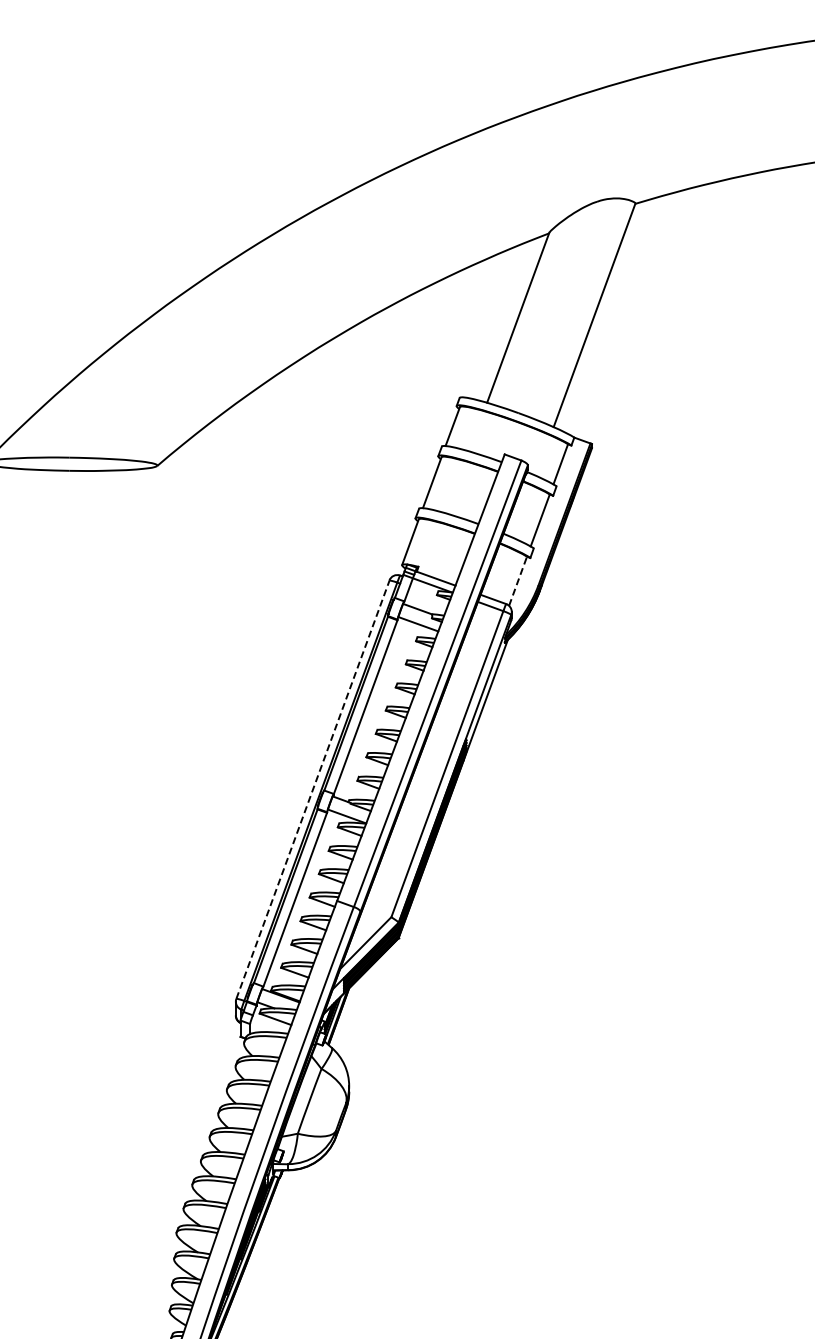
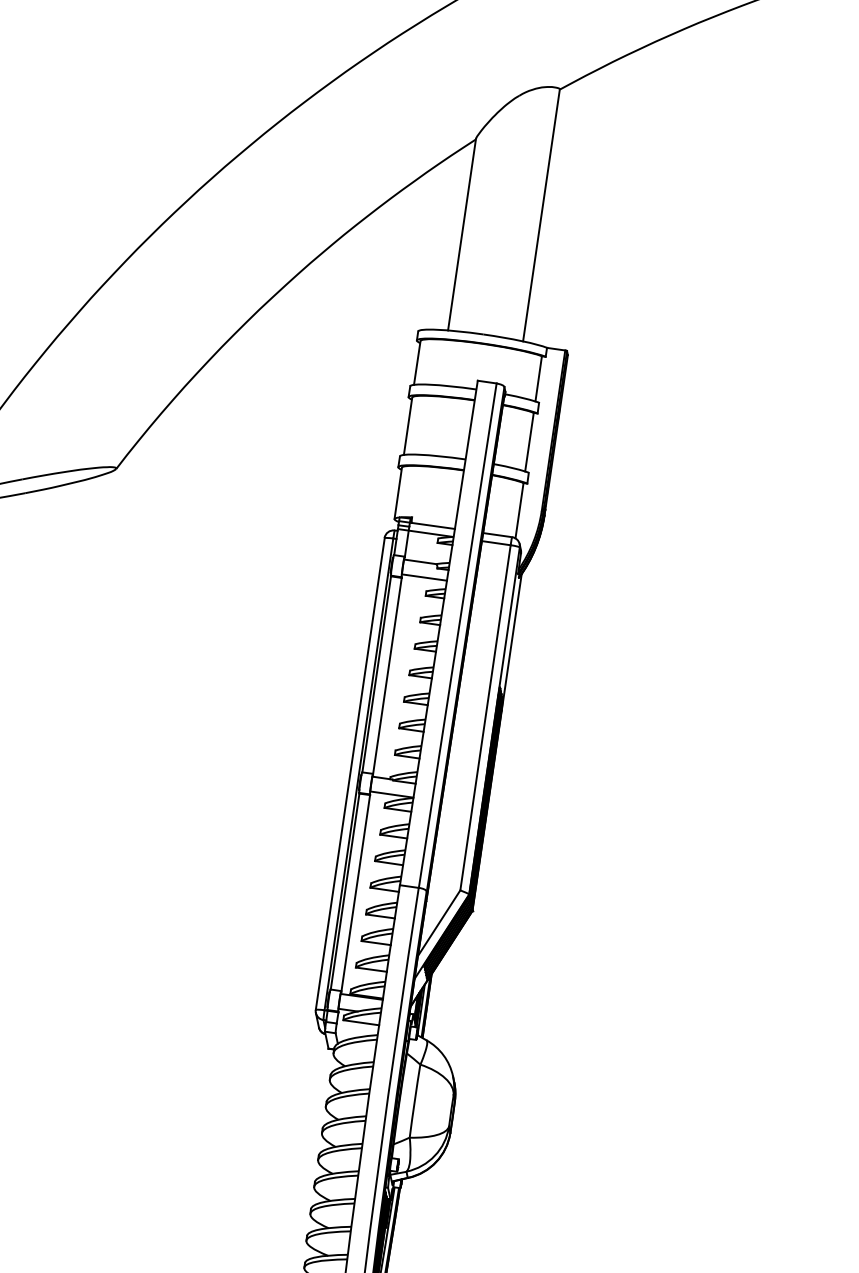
line: (518, 580) -> (519, 509), dashed -> solid
line: (312, 789) -> (349, 773), dashed -> solid

